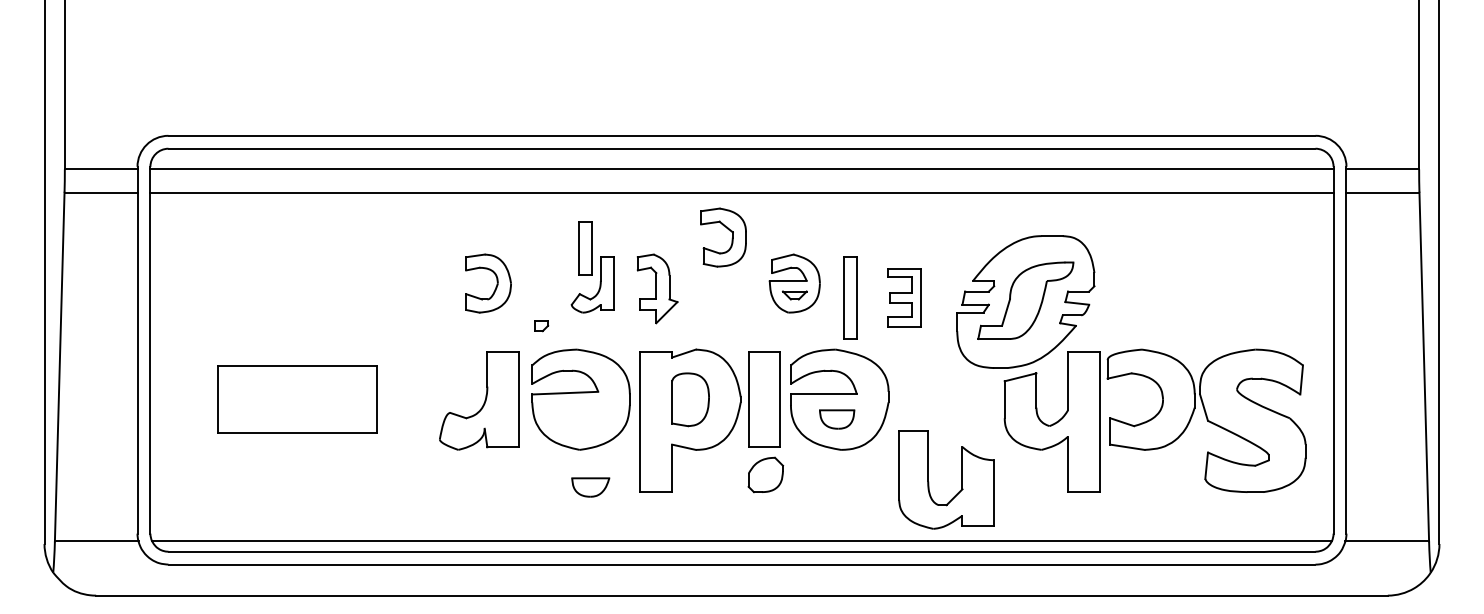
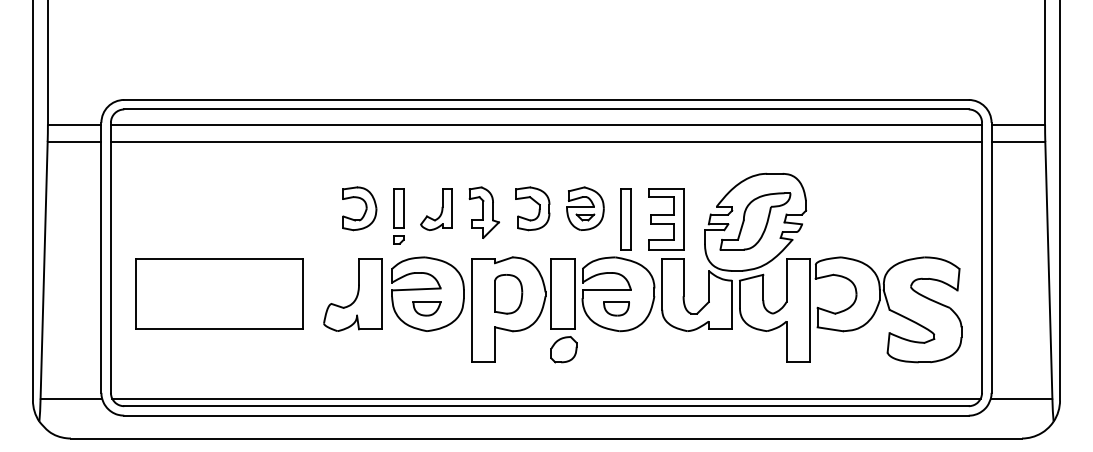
part: (731, 238) -> (538, 209), moved
part: (585, 248) -> (398, 208), moved
part: (904, 297) -> (666, 219), size x1.43
part: (297, 399) -> (219, 294), size x1.43
part: (961, 479) -> (708, 294), moved
part: (590, 487) -> (426, 308), moved

